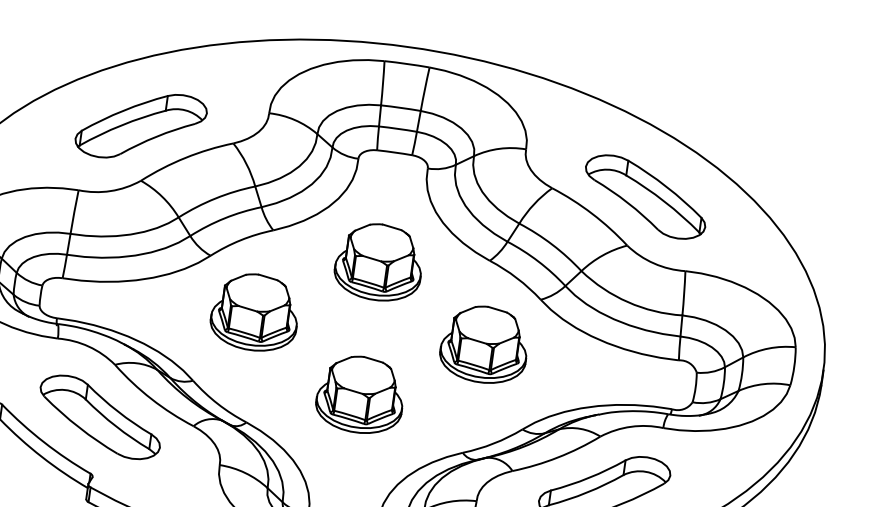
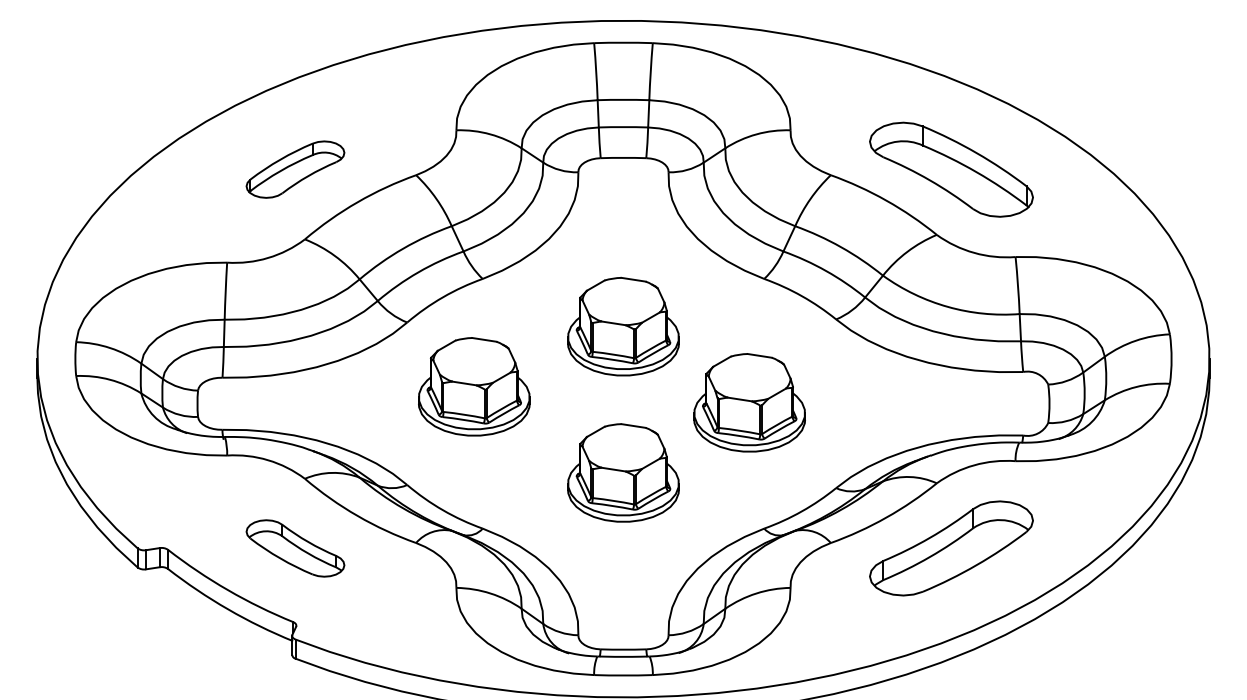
part: (141, 126) -> (295, 169), size x0.6
part: (379, 262) -> (623, 326), moved
part: (484, 344) -> (749, 402), moved
part: (100, 417) -> (295, 548), size x0.6

